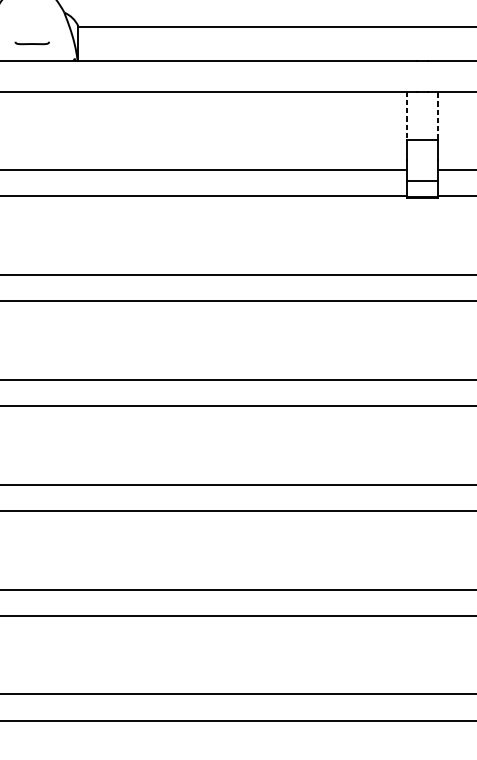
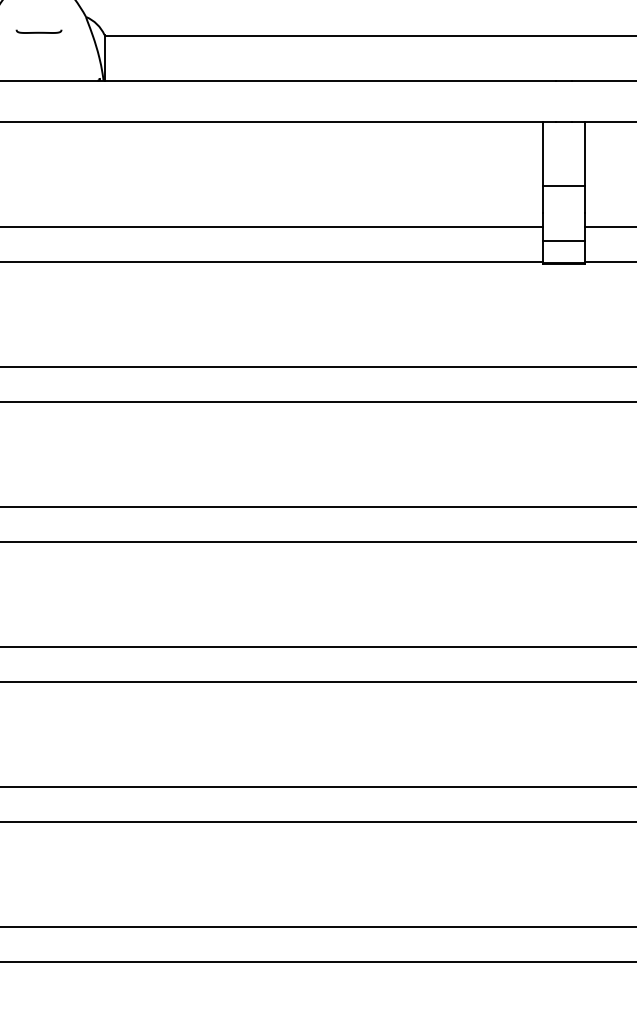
curve: (31, 43) -> (38, 31), moved
line: (406, 115) -> (543, 154), dashed -> solid
line: (437, 115) -> (584, 154), dashed -> solid

